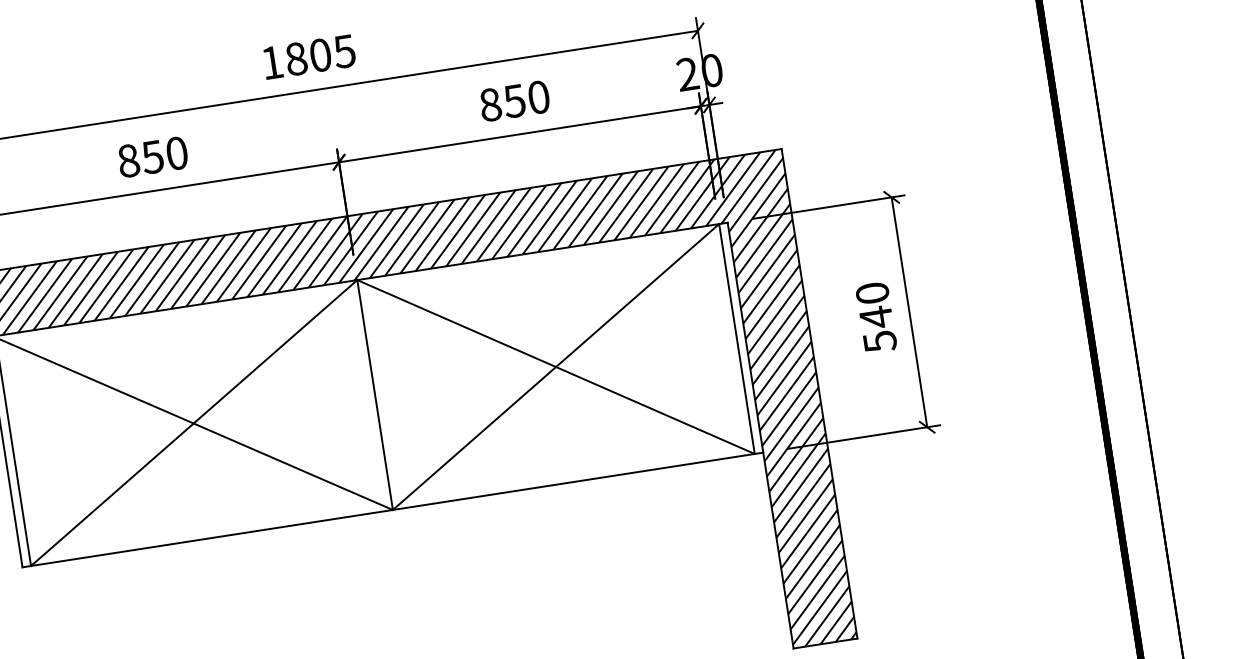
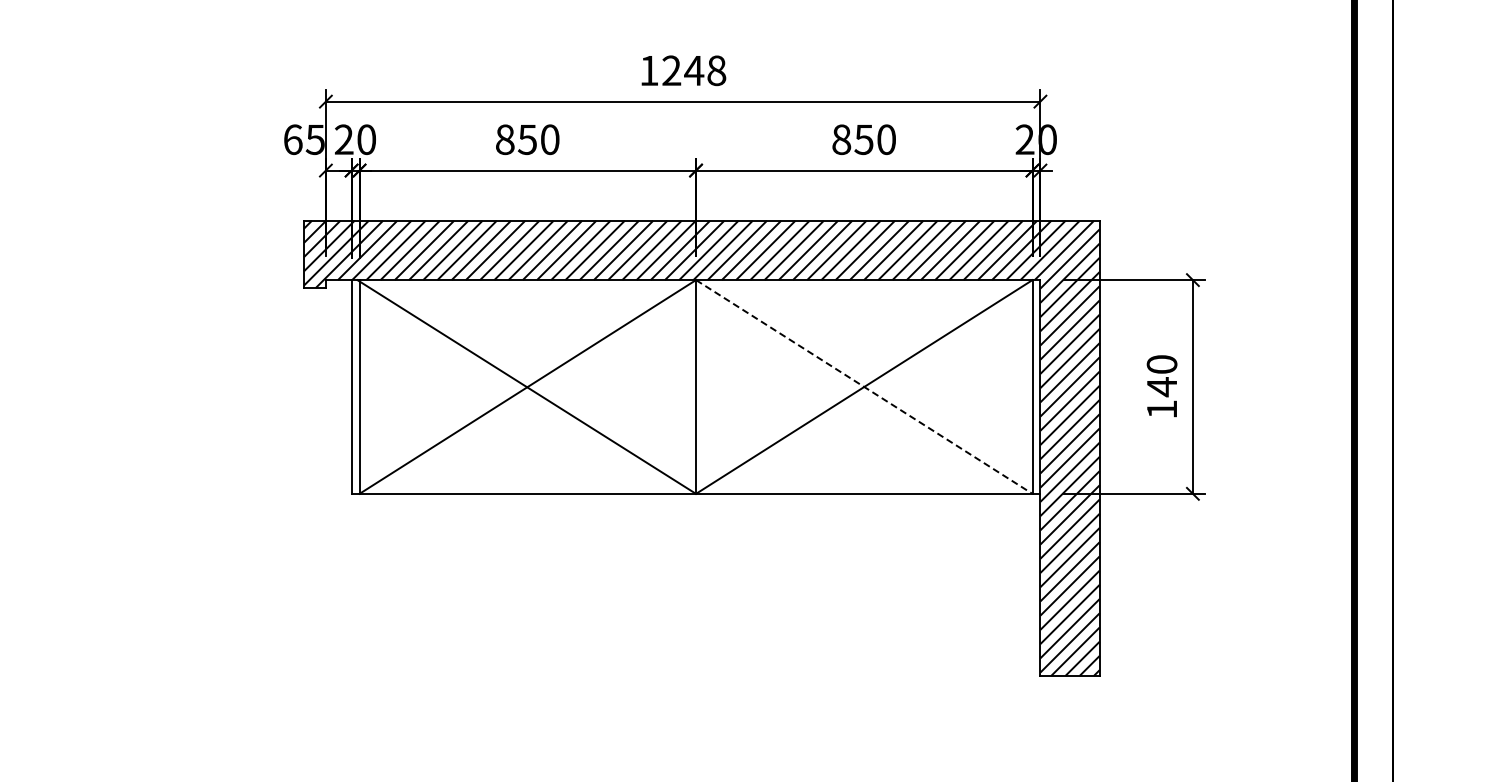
text: (320, 54) -> (694, 70), 1805 -> 1248
text: (880, 341) -> (1162, 409), 540 -> 140
line: (556, 367) -> (864, 387), solid -> dashed

